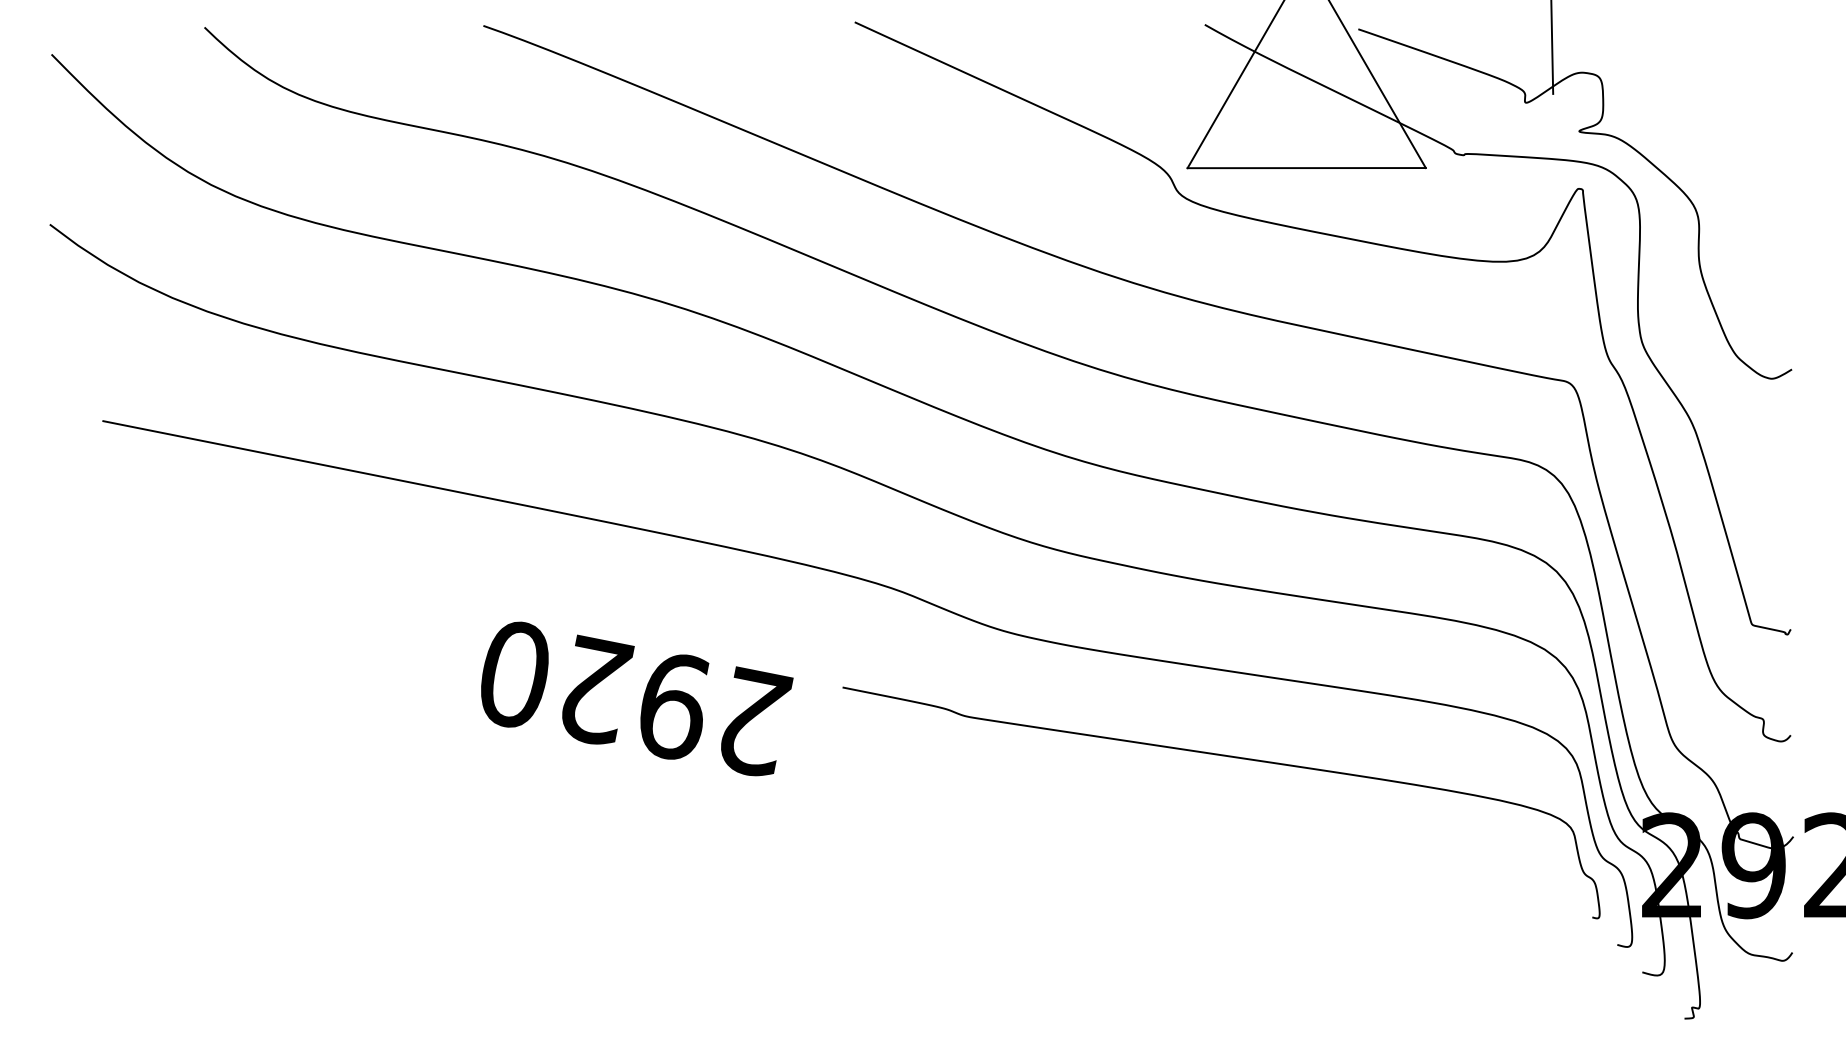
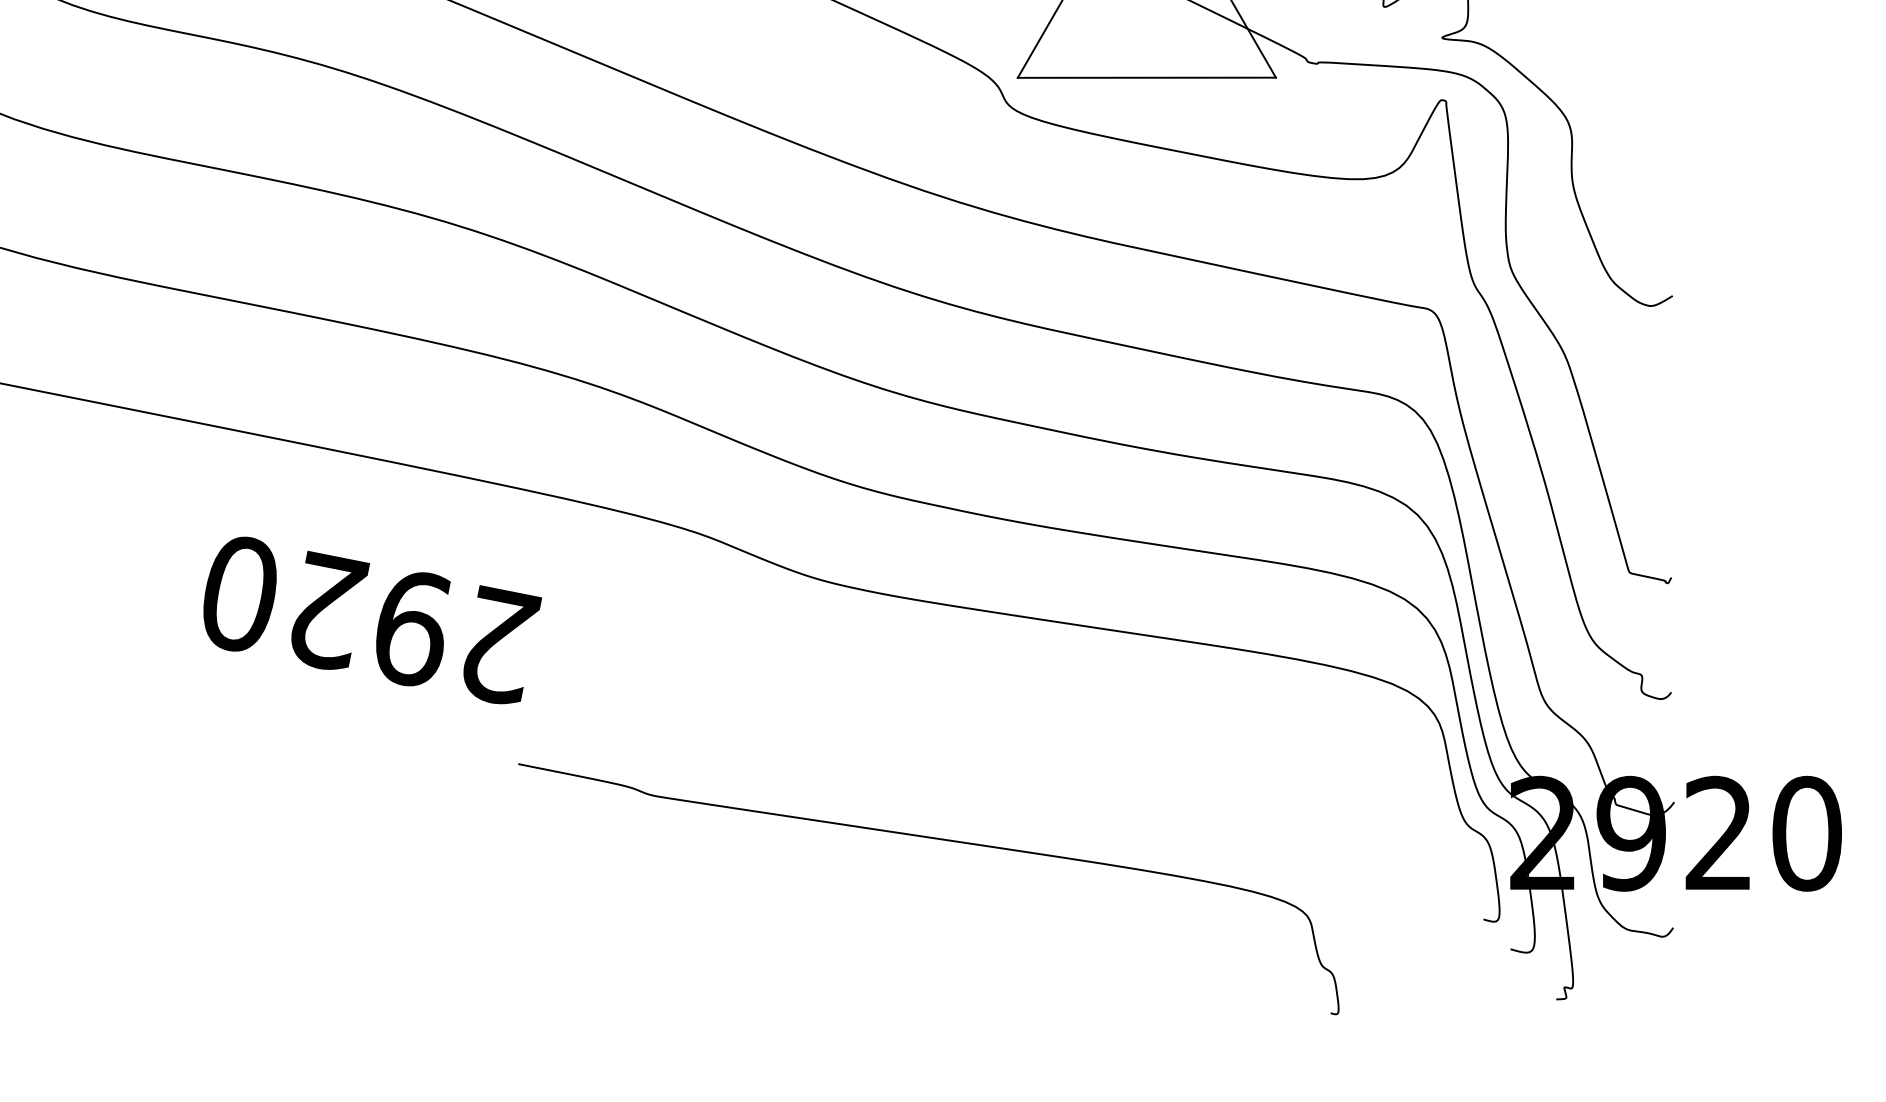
text: (637, 698) -> (372, 619), moved
curve: (1228, 757) -> (936, 839), moved

